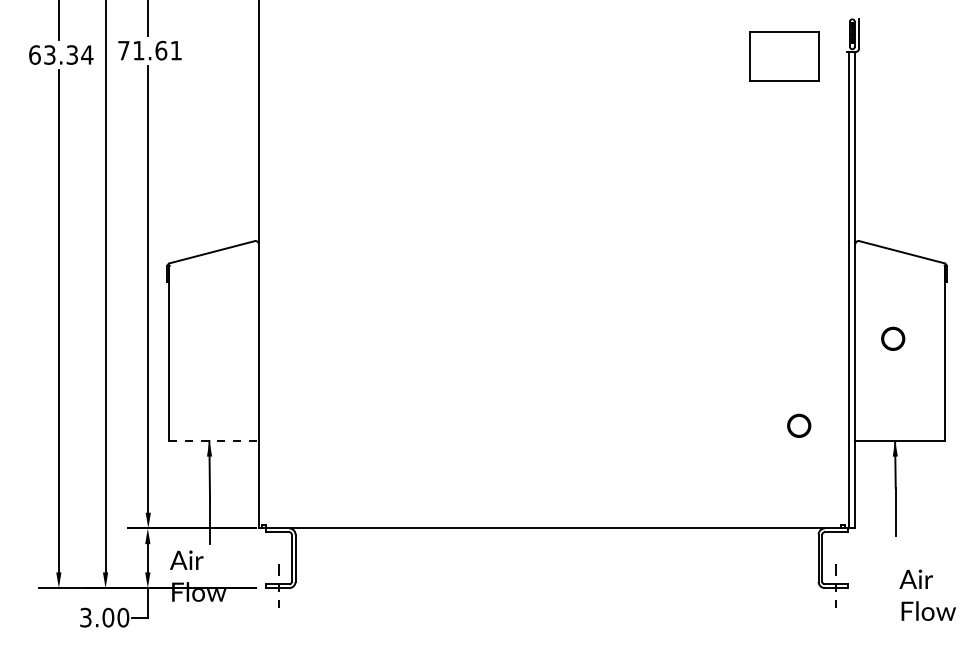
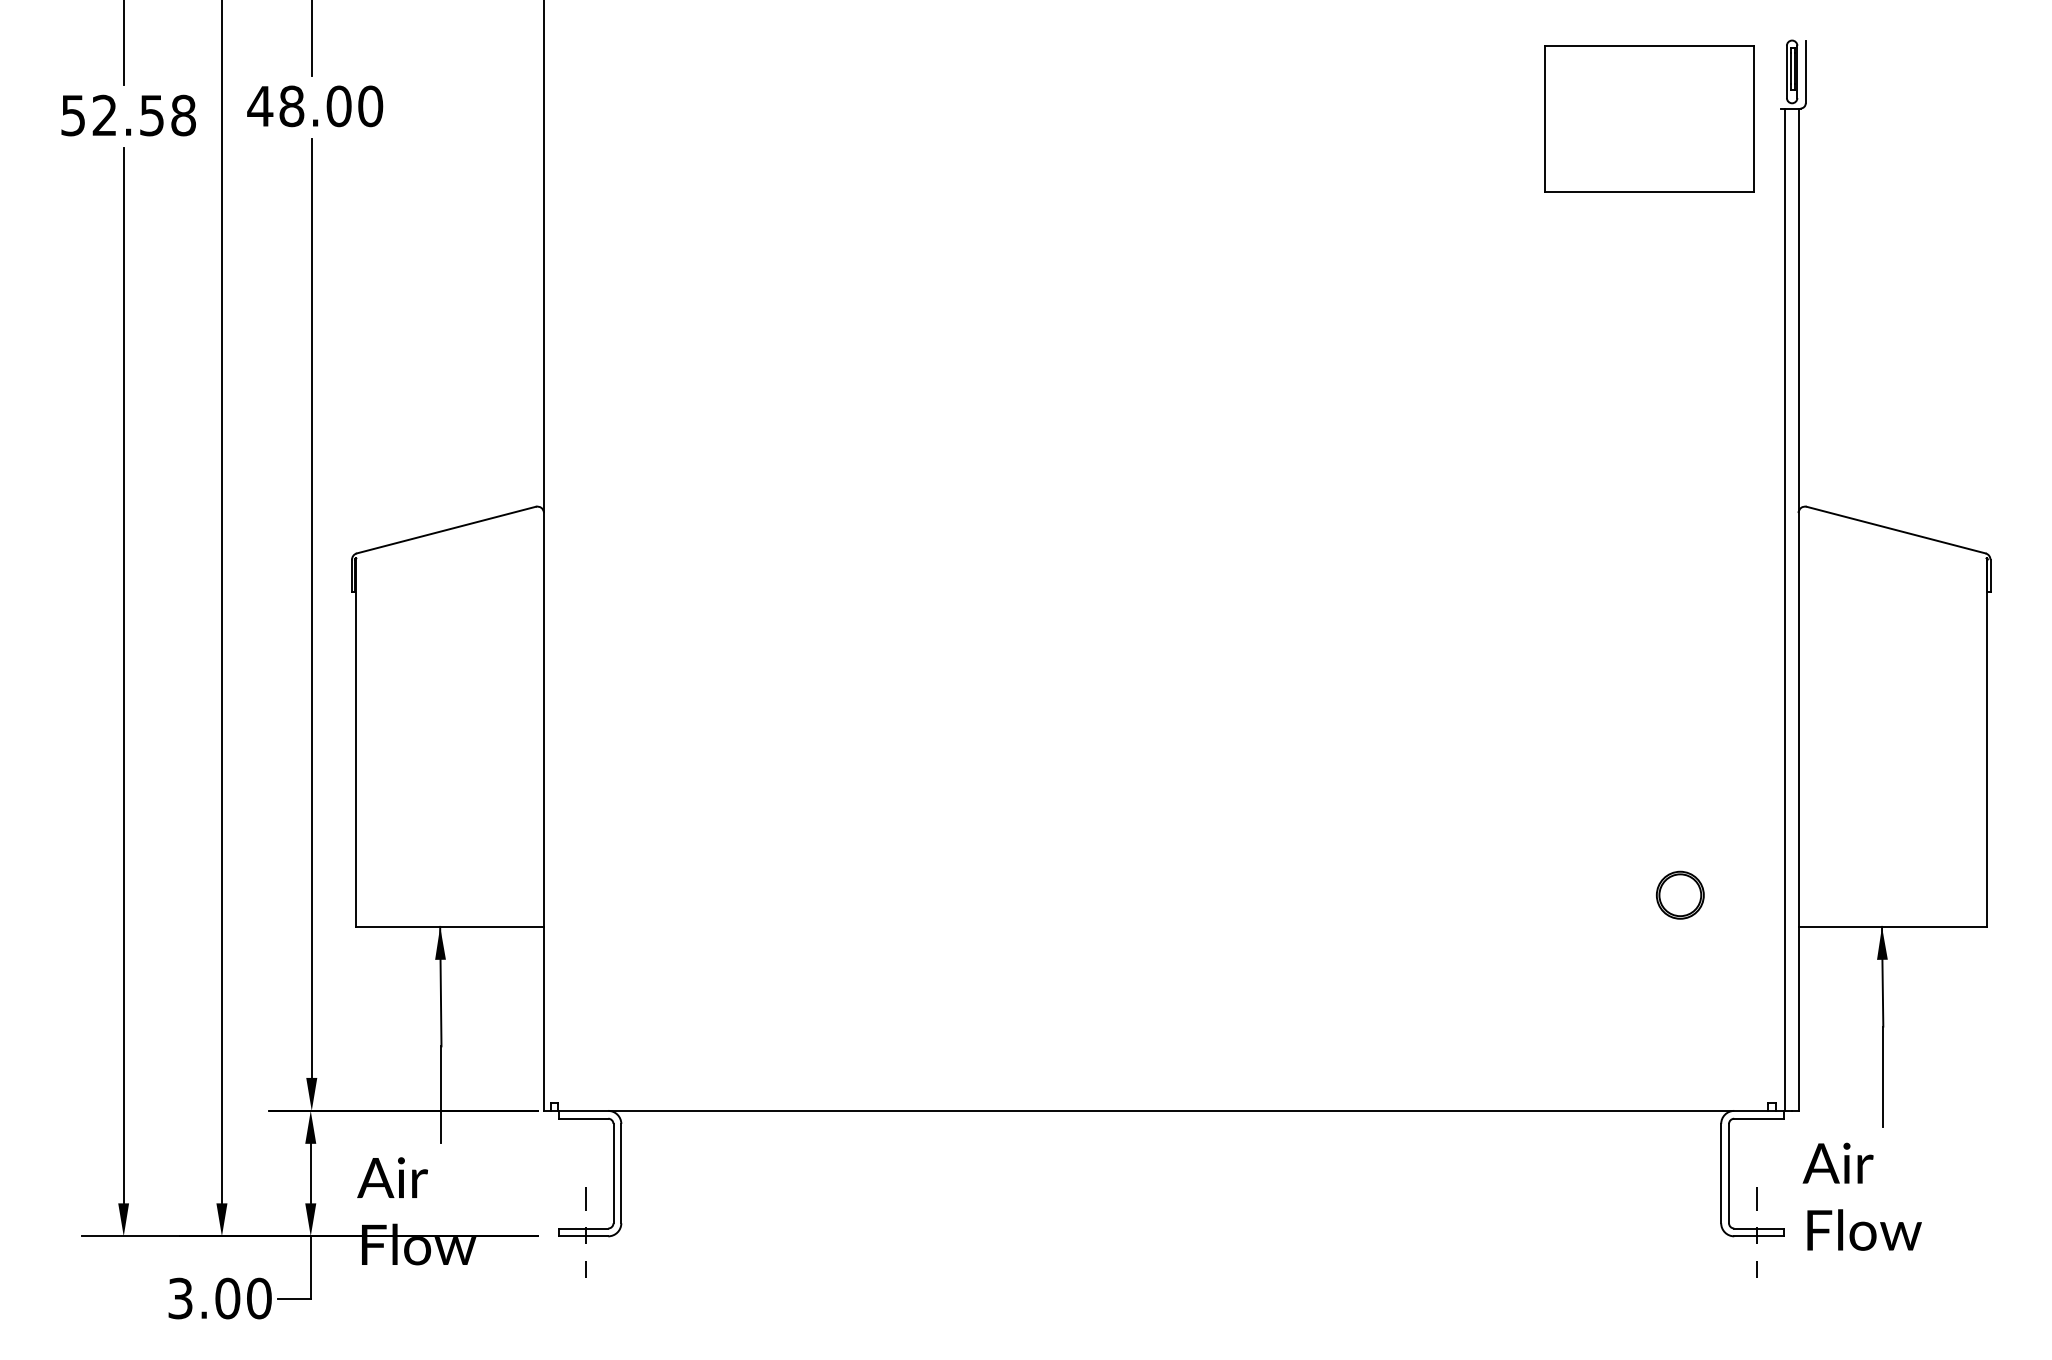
text: (149, 50) -> (314, 105), 71.61 -> 48.00
text: (61, 54) -> (129, 114), 63.34 -> 52.58
part: (784, 56) -> (1649, 118), size x1.43
part: (893, 338) -> (1878, 711), removed
line: (214, 440) -> (450, 926), dashed -> solid
text: (927, 594) -> (1861, 1195), moved

